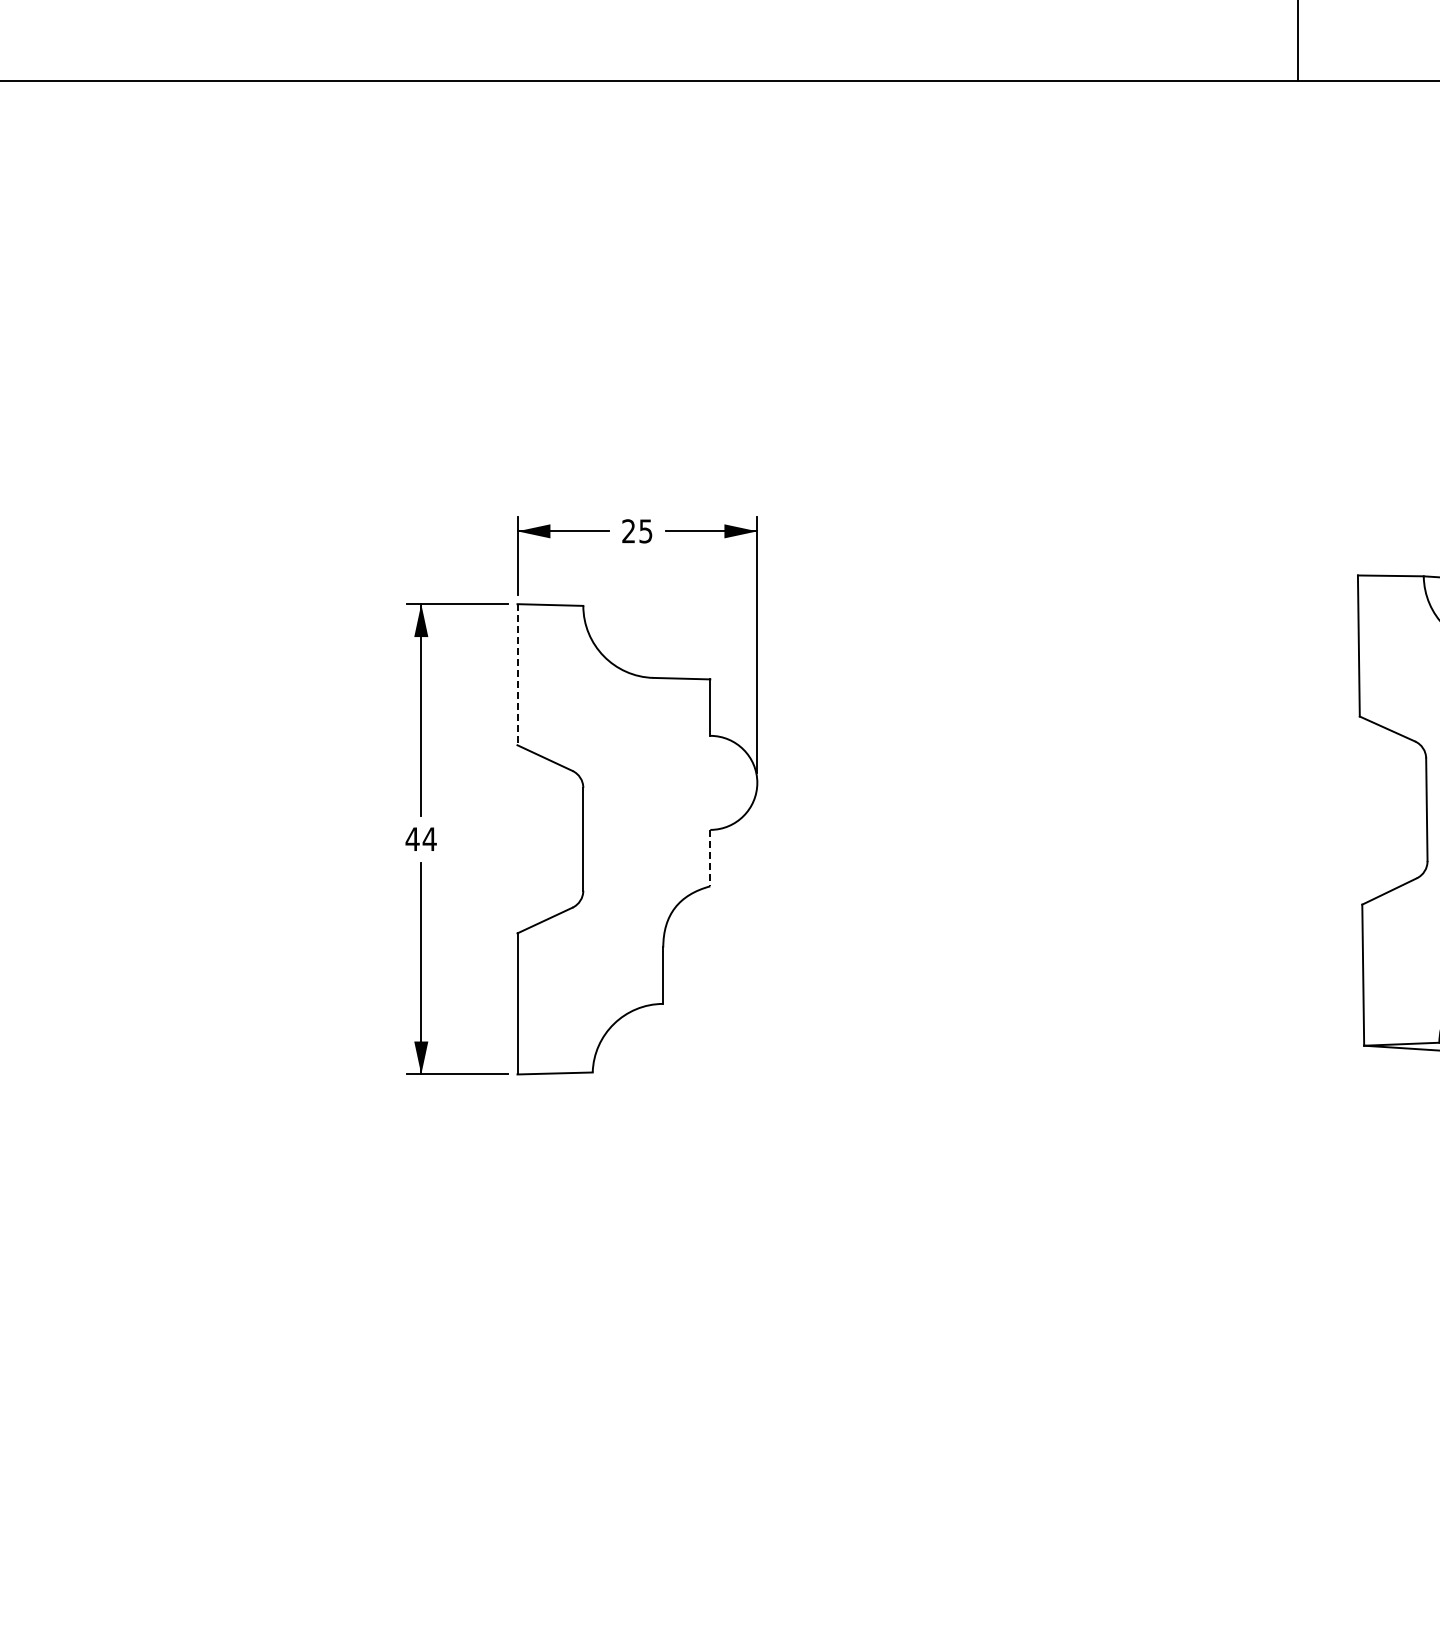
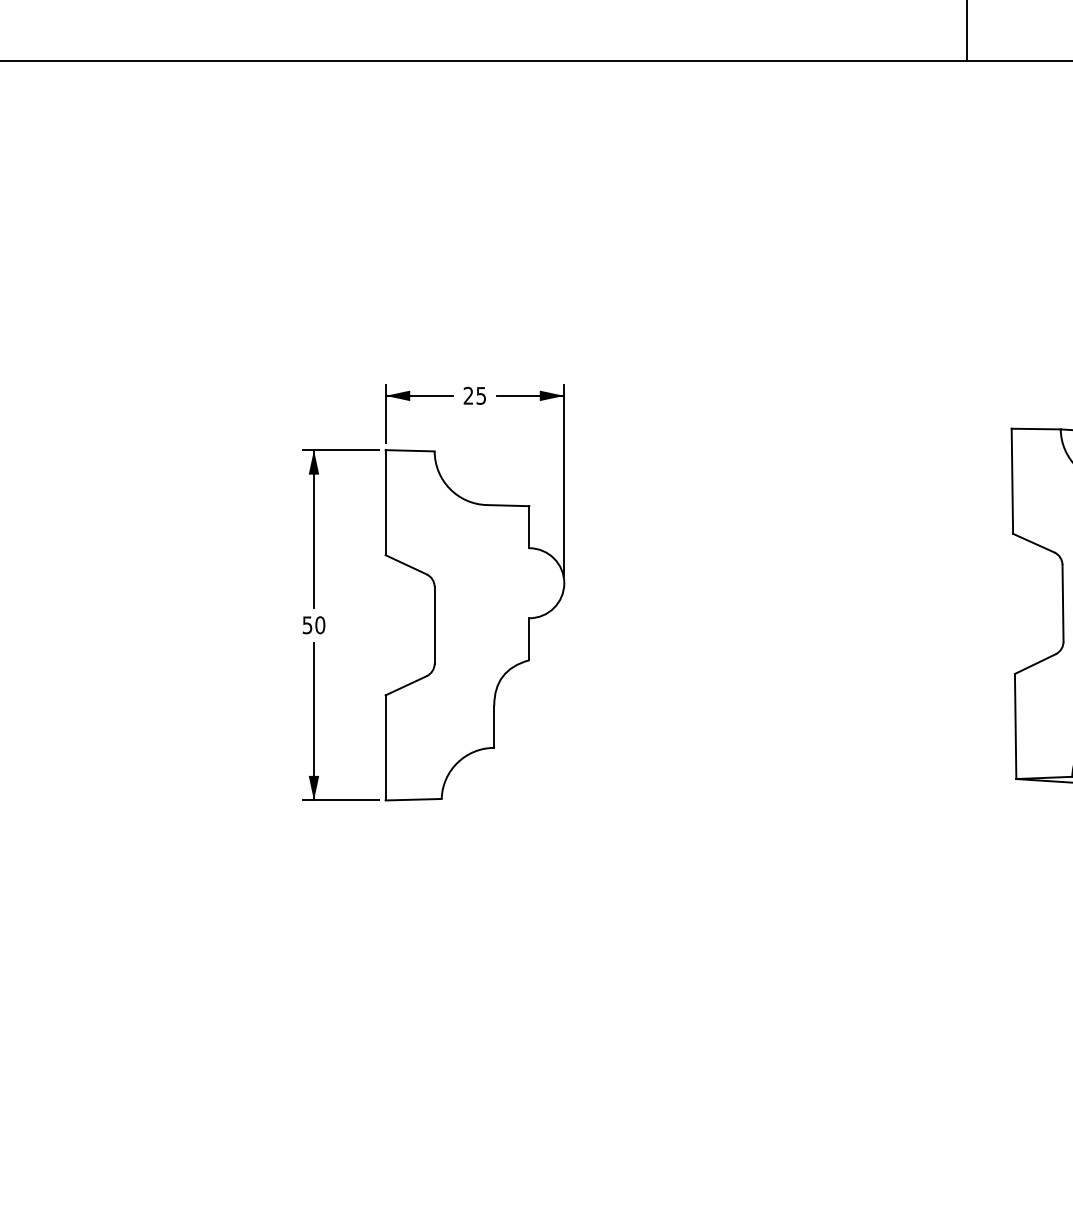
line: (517, 674) -> (385, 502), dashed -> solid
text: (420, 839) -> (313, 625), 44 -> 50
line: (710, 858) -> (529, 639), dashed -> solid

